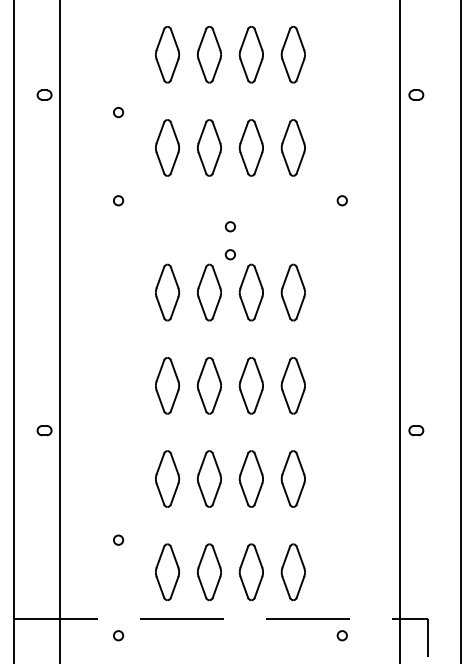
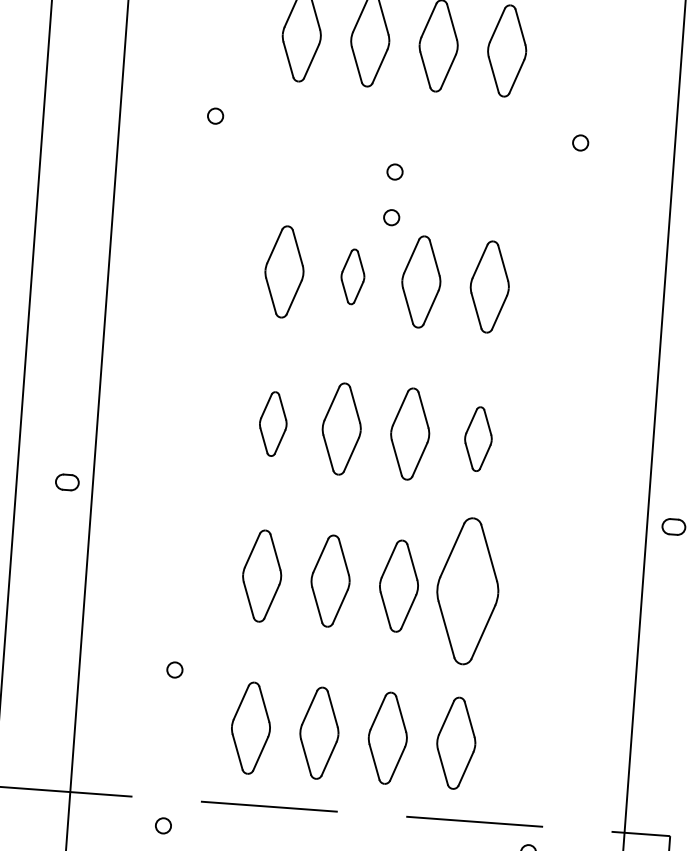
part: (209, 292) -> (352, 276), size x0.6
part: (167, 385) -> (273, 423), size x0.7
part: (292, 385) -> (477, 438), size x0.7
part: (292, 478) -> (466, 590), size x1.6

